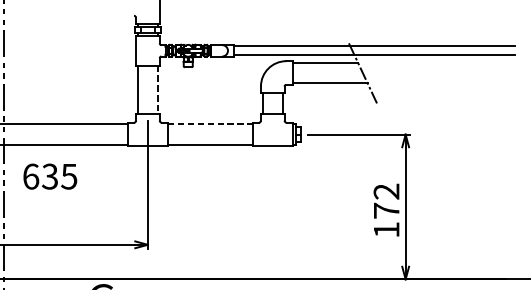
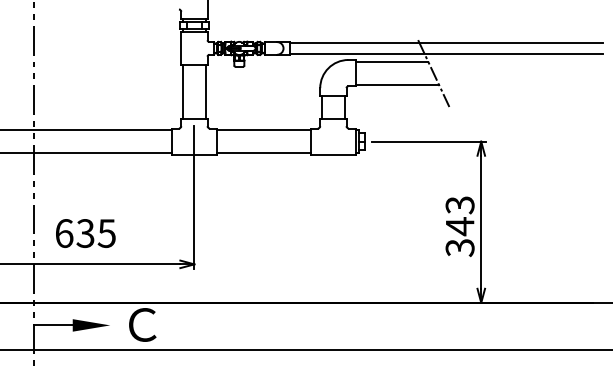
line: (157, 90) -> (205, 92), dashed -> solid
line: (209, 124) -> (263, 130), dashed -> solid
text: (50, 176) -> (85, 233), moved
text: (386, 210) -> (459, 226), 172 -> 343

